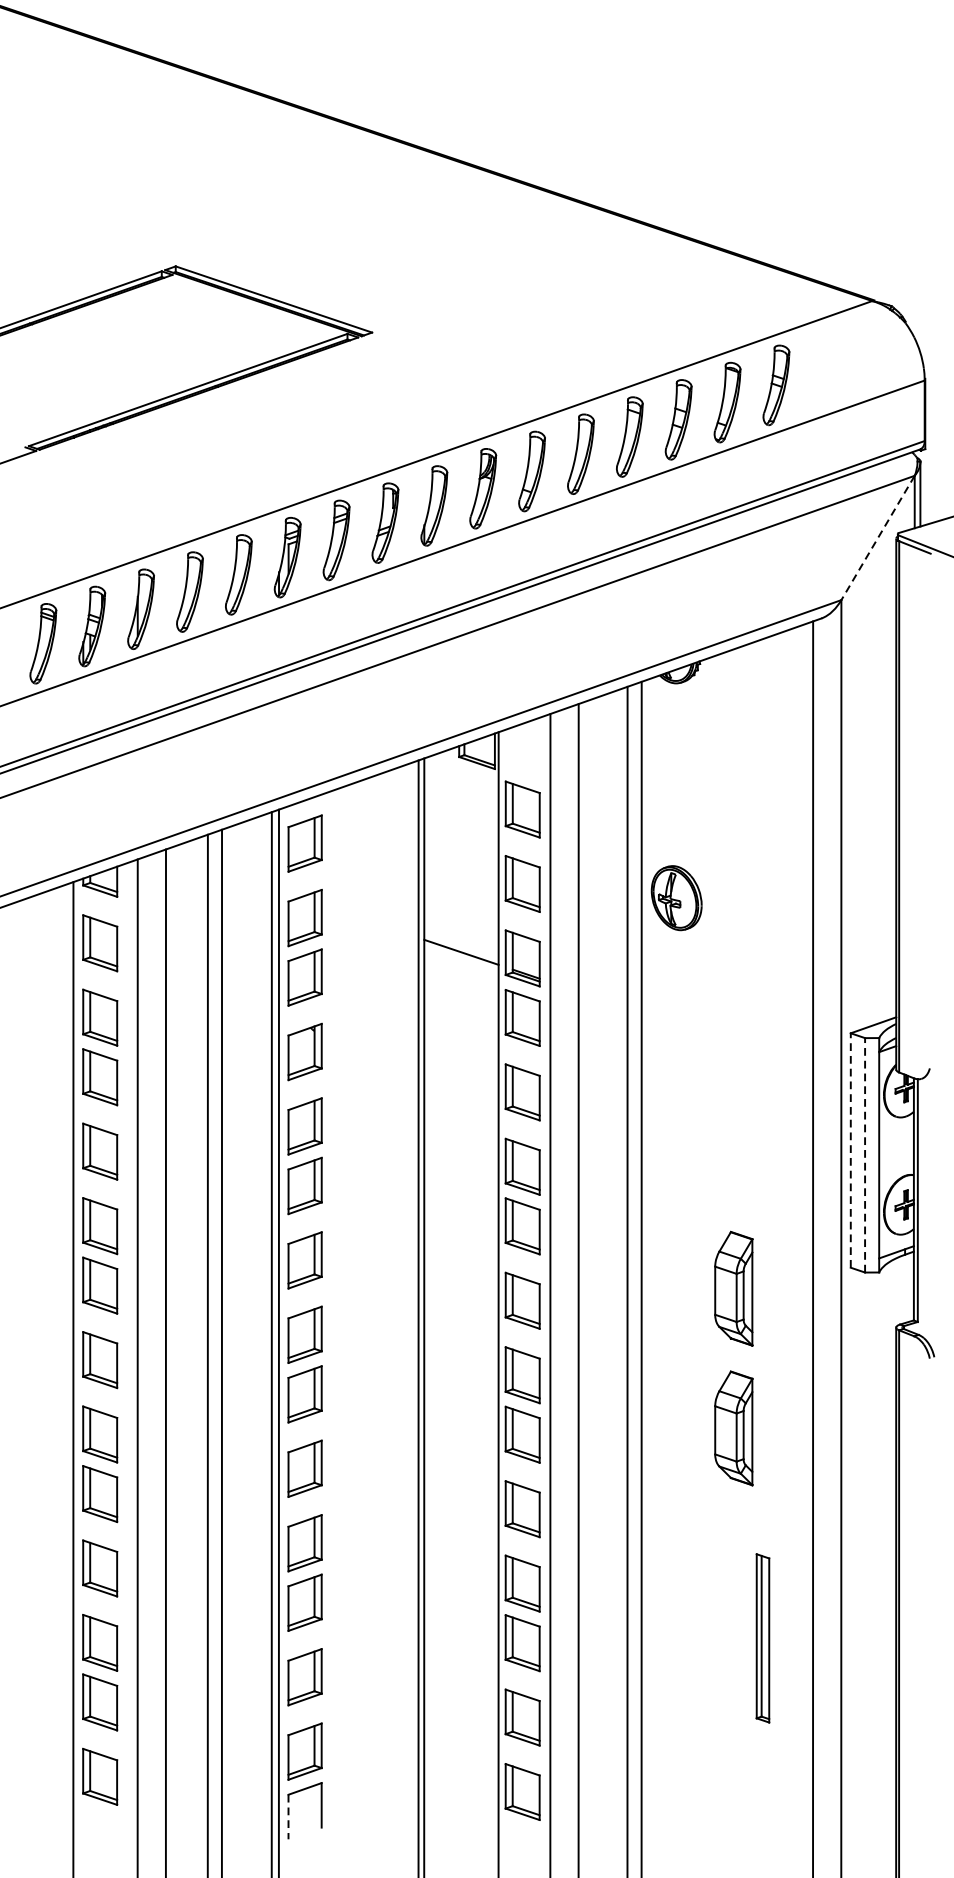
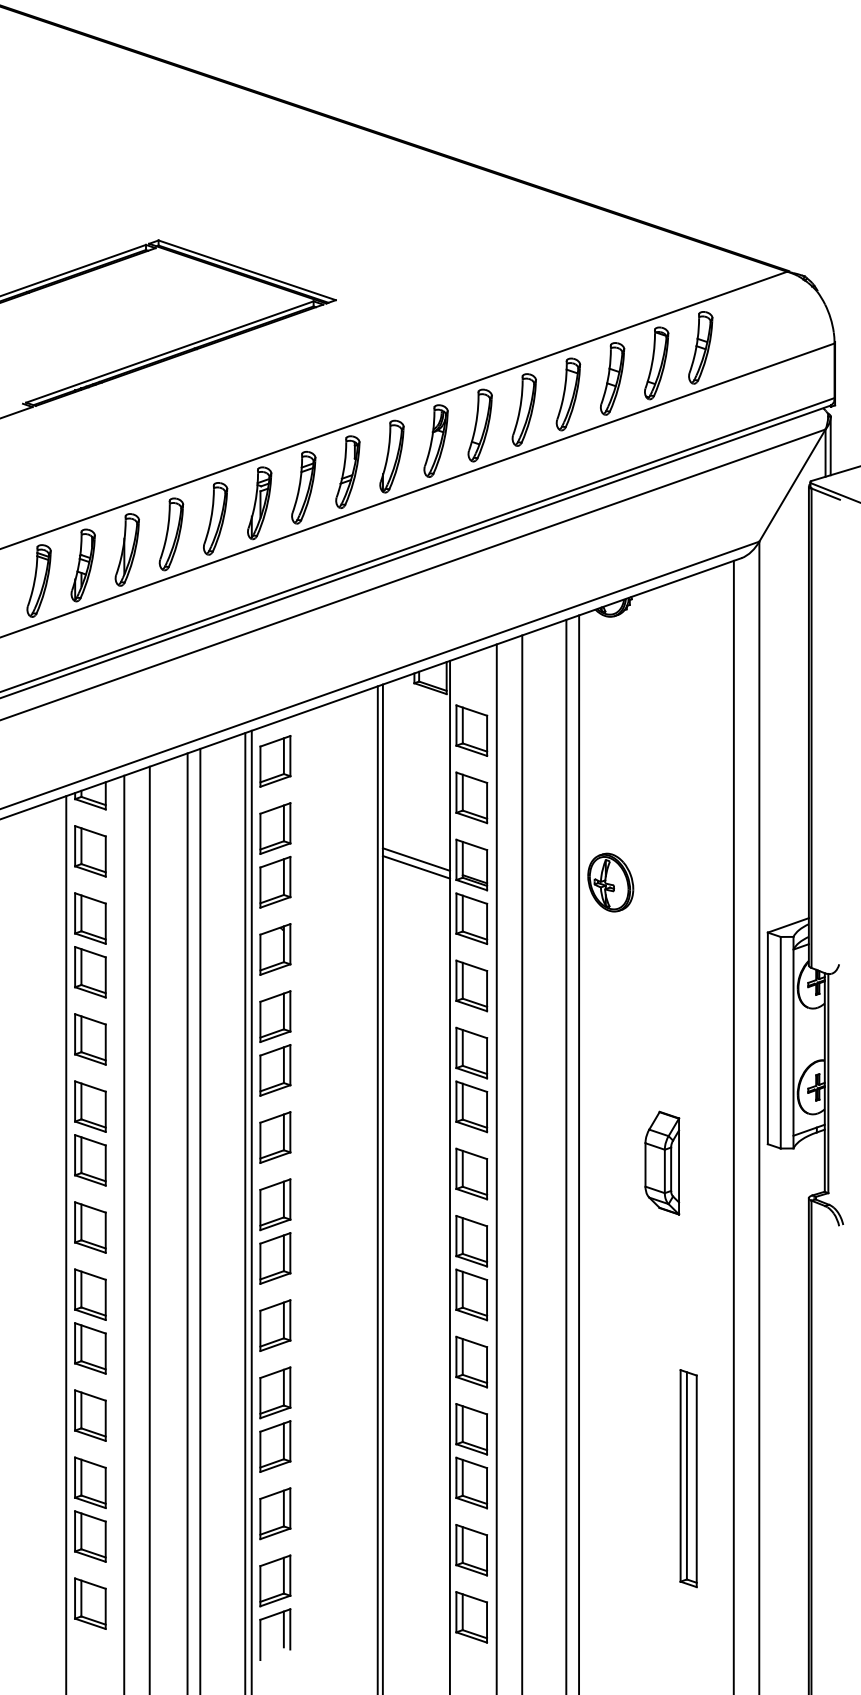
line: (878, 537) -> (792, 485), dashed -> solid
part: (676, 898) -> (610, 882), moved
line: (461, 961) -> (416, 867), added
line: (850, 1150) -> (767, 1038), dashed -> solid
line: (864, 1155) -> (780, 1042), dashed -> solid
part: (734, 1427) -> (662, 1288), removed
part: (762, 1638) -> (688, 1478), size x1.43
line: (314, 1805) -> (283, 1629), added
line: (288, 1817) -> (260, 1640), dashed -> solid

